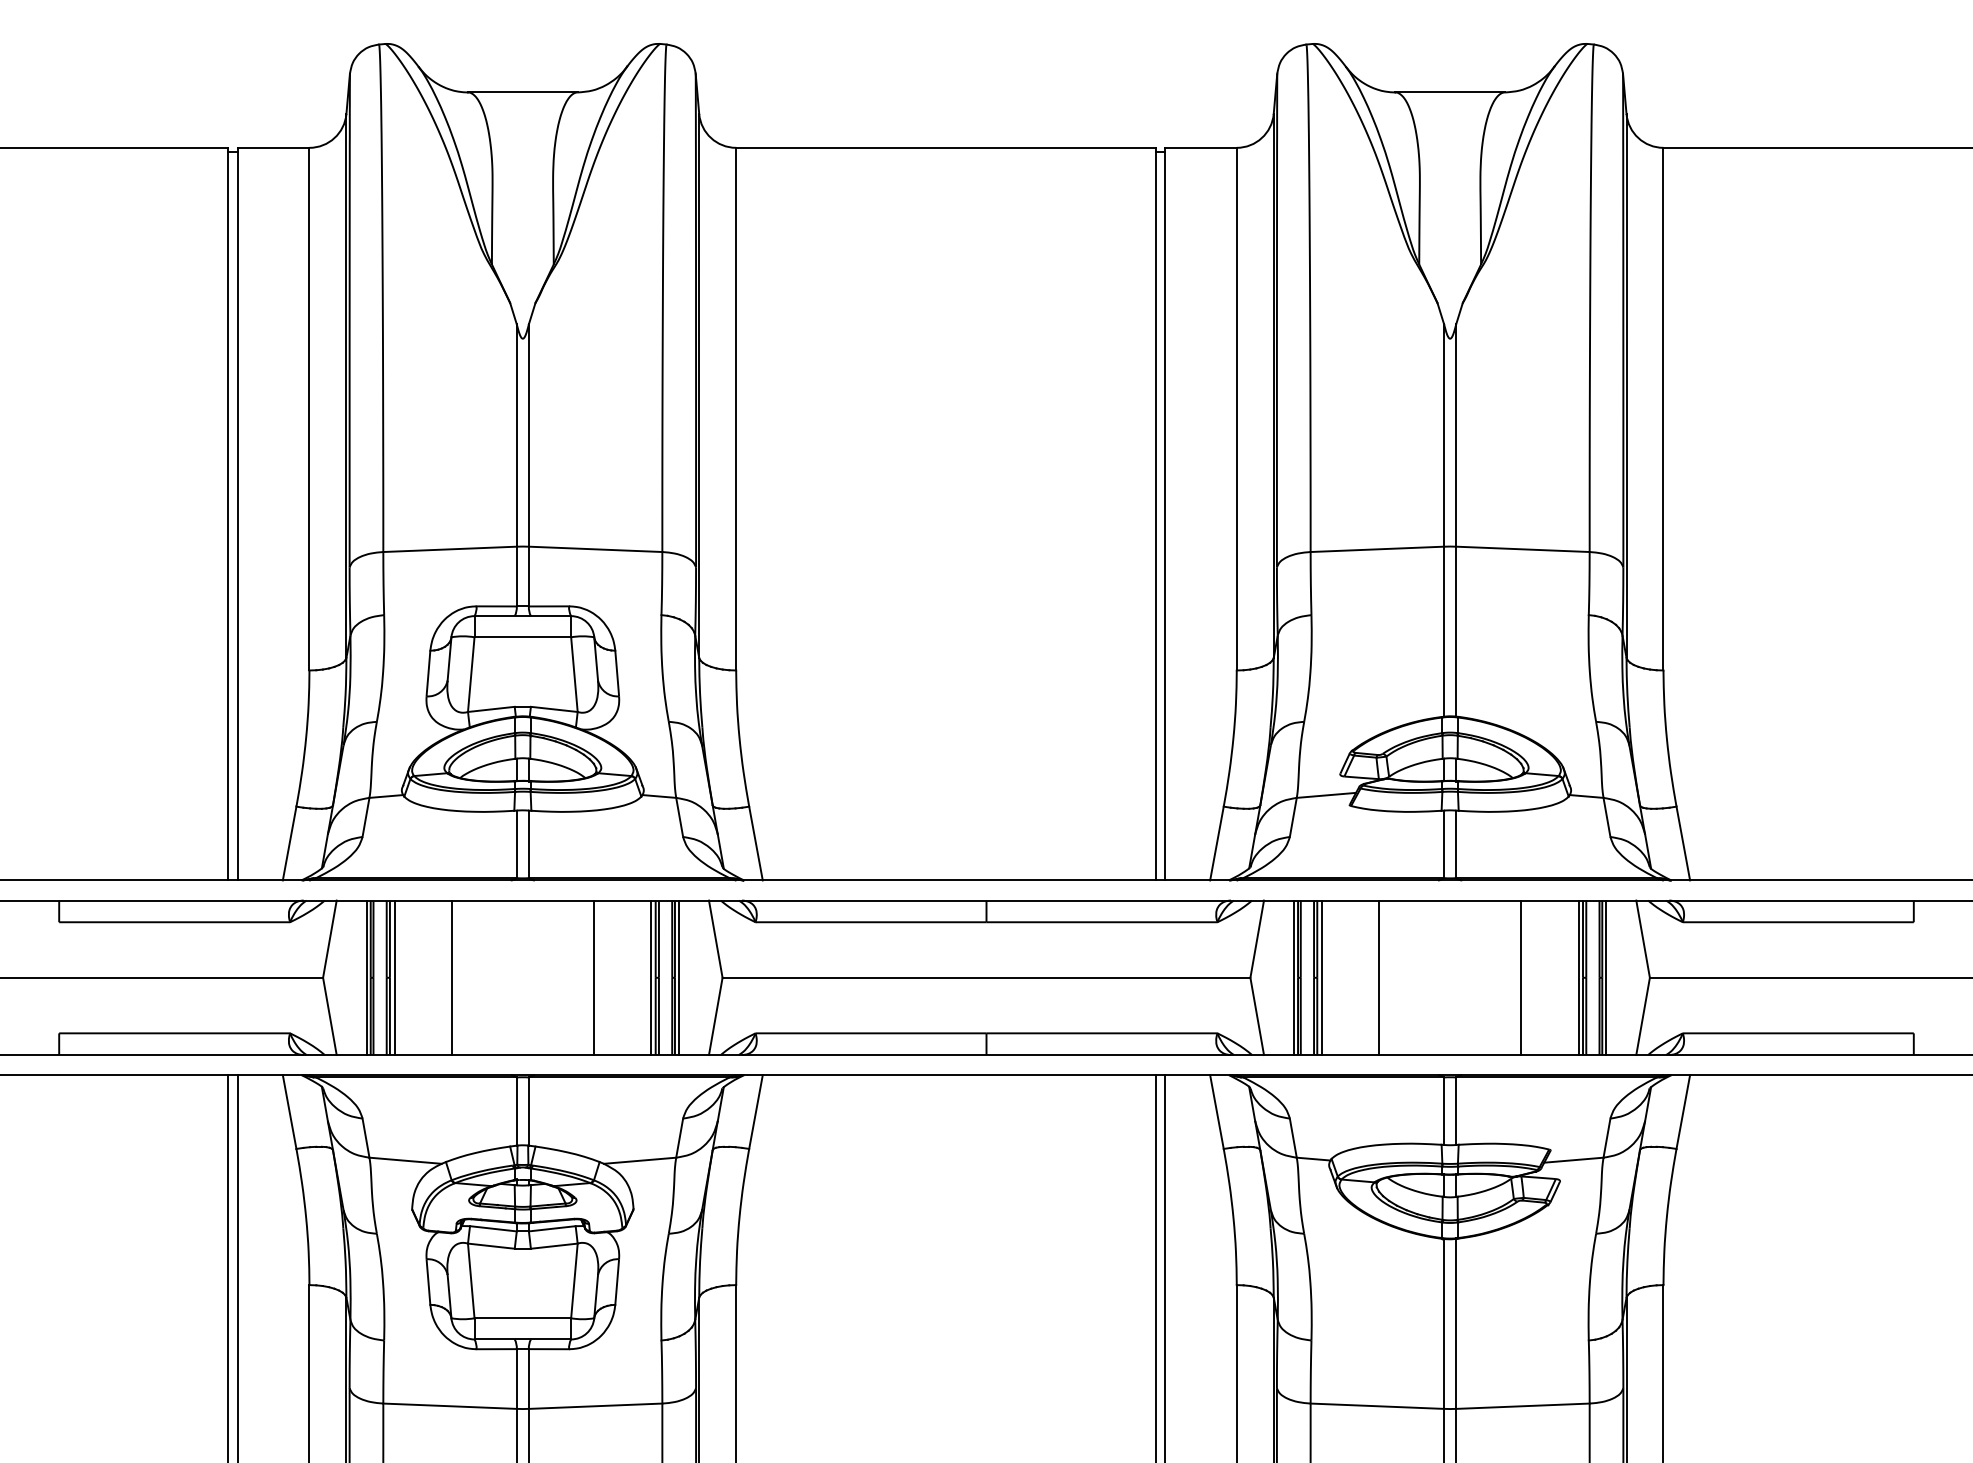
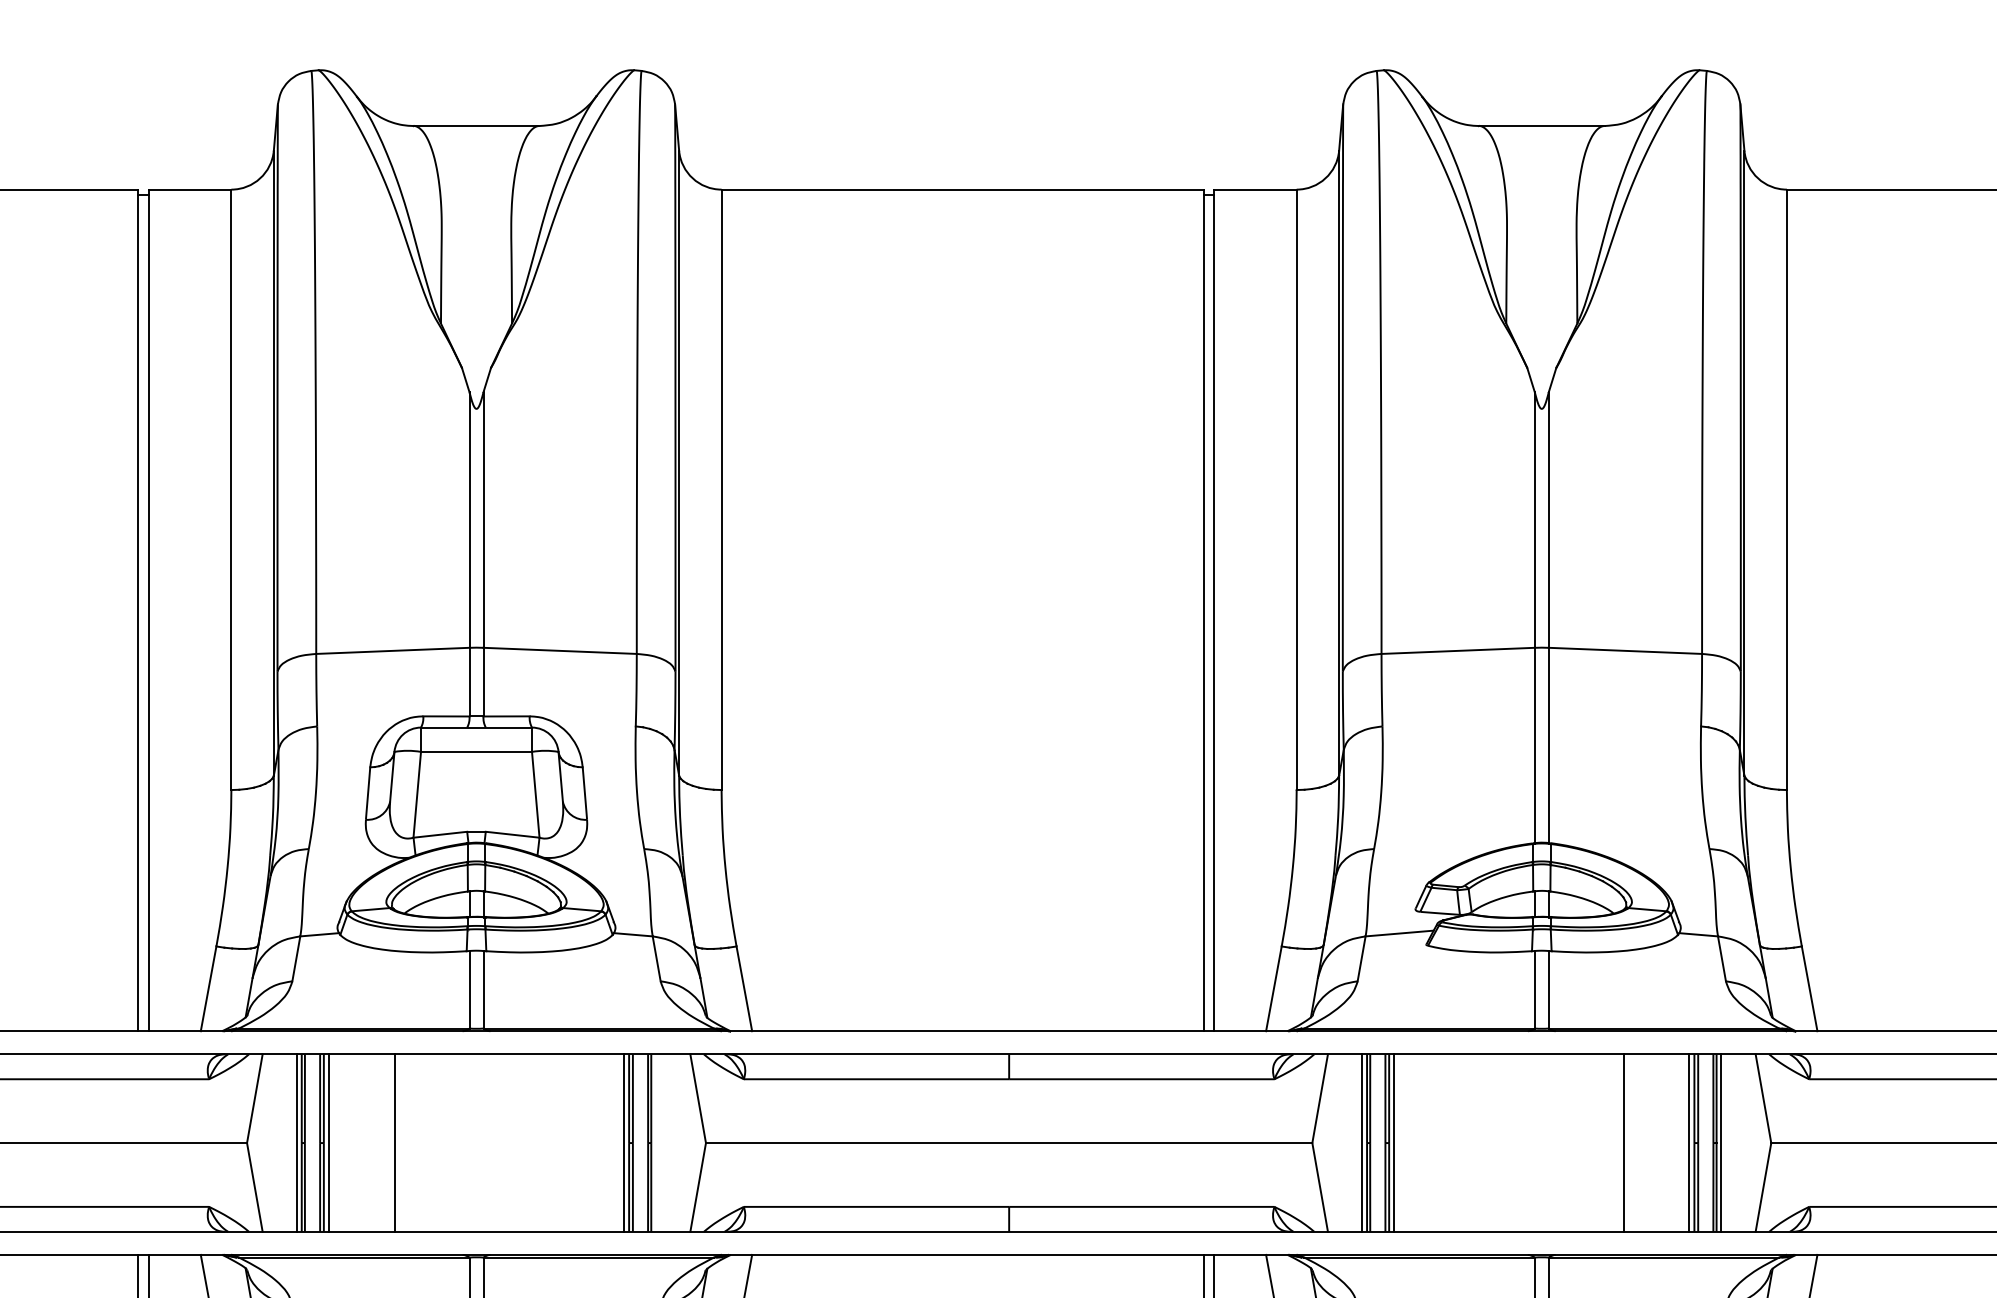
line: (594, 977) -> (558, 1142), removed
line: (679, 977) -> (656, 1142), removed
line: (1378, 977) -> (1459, 1142), removed

